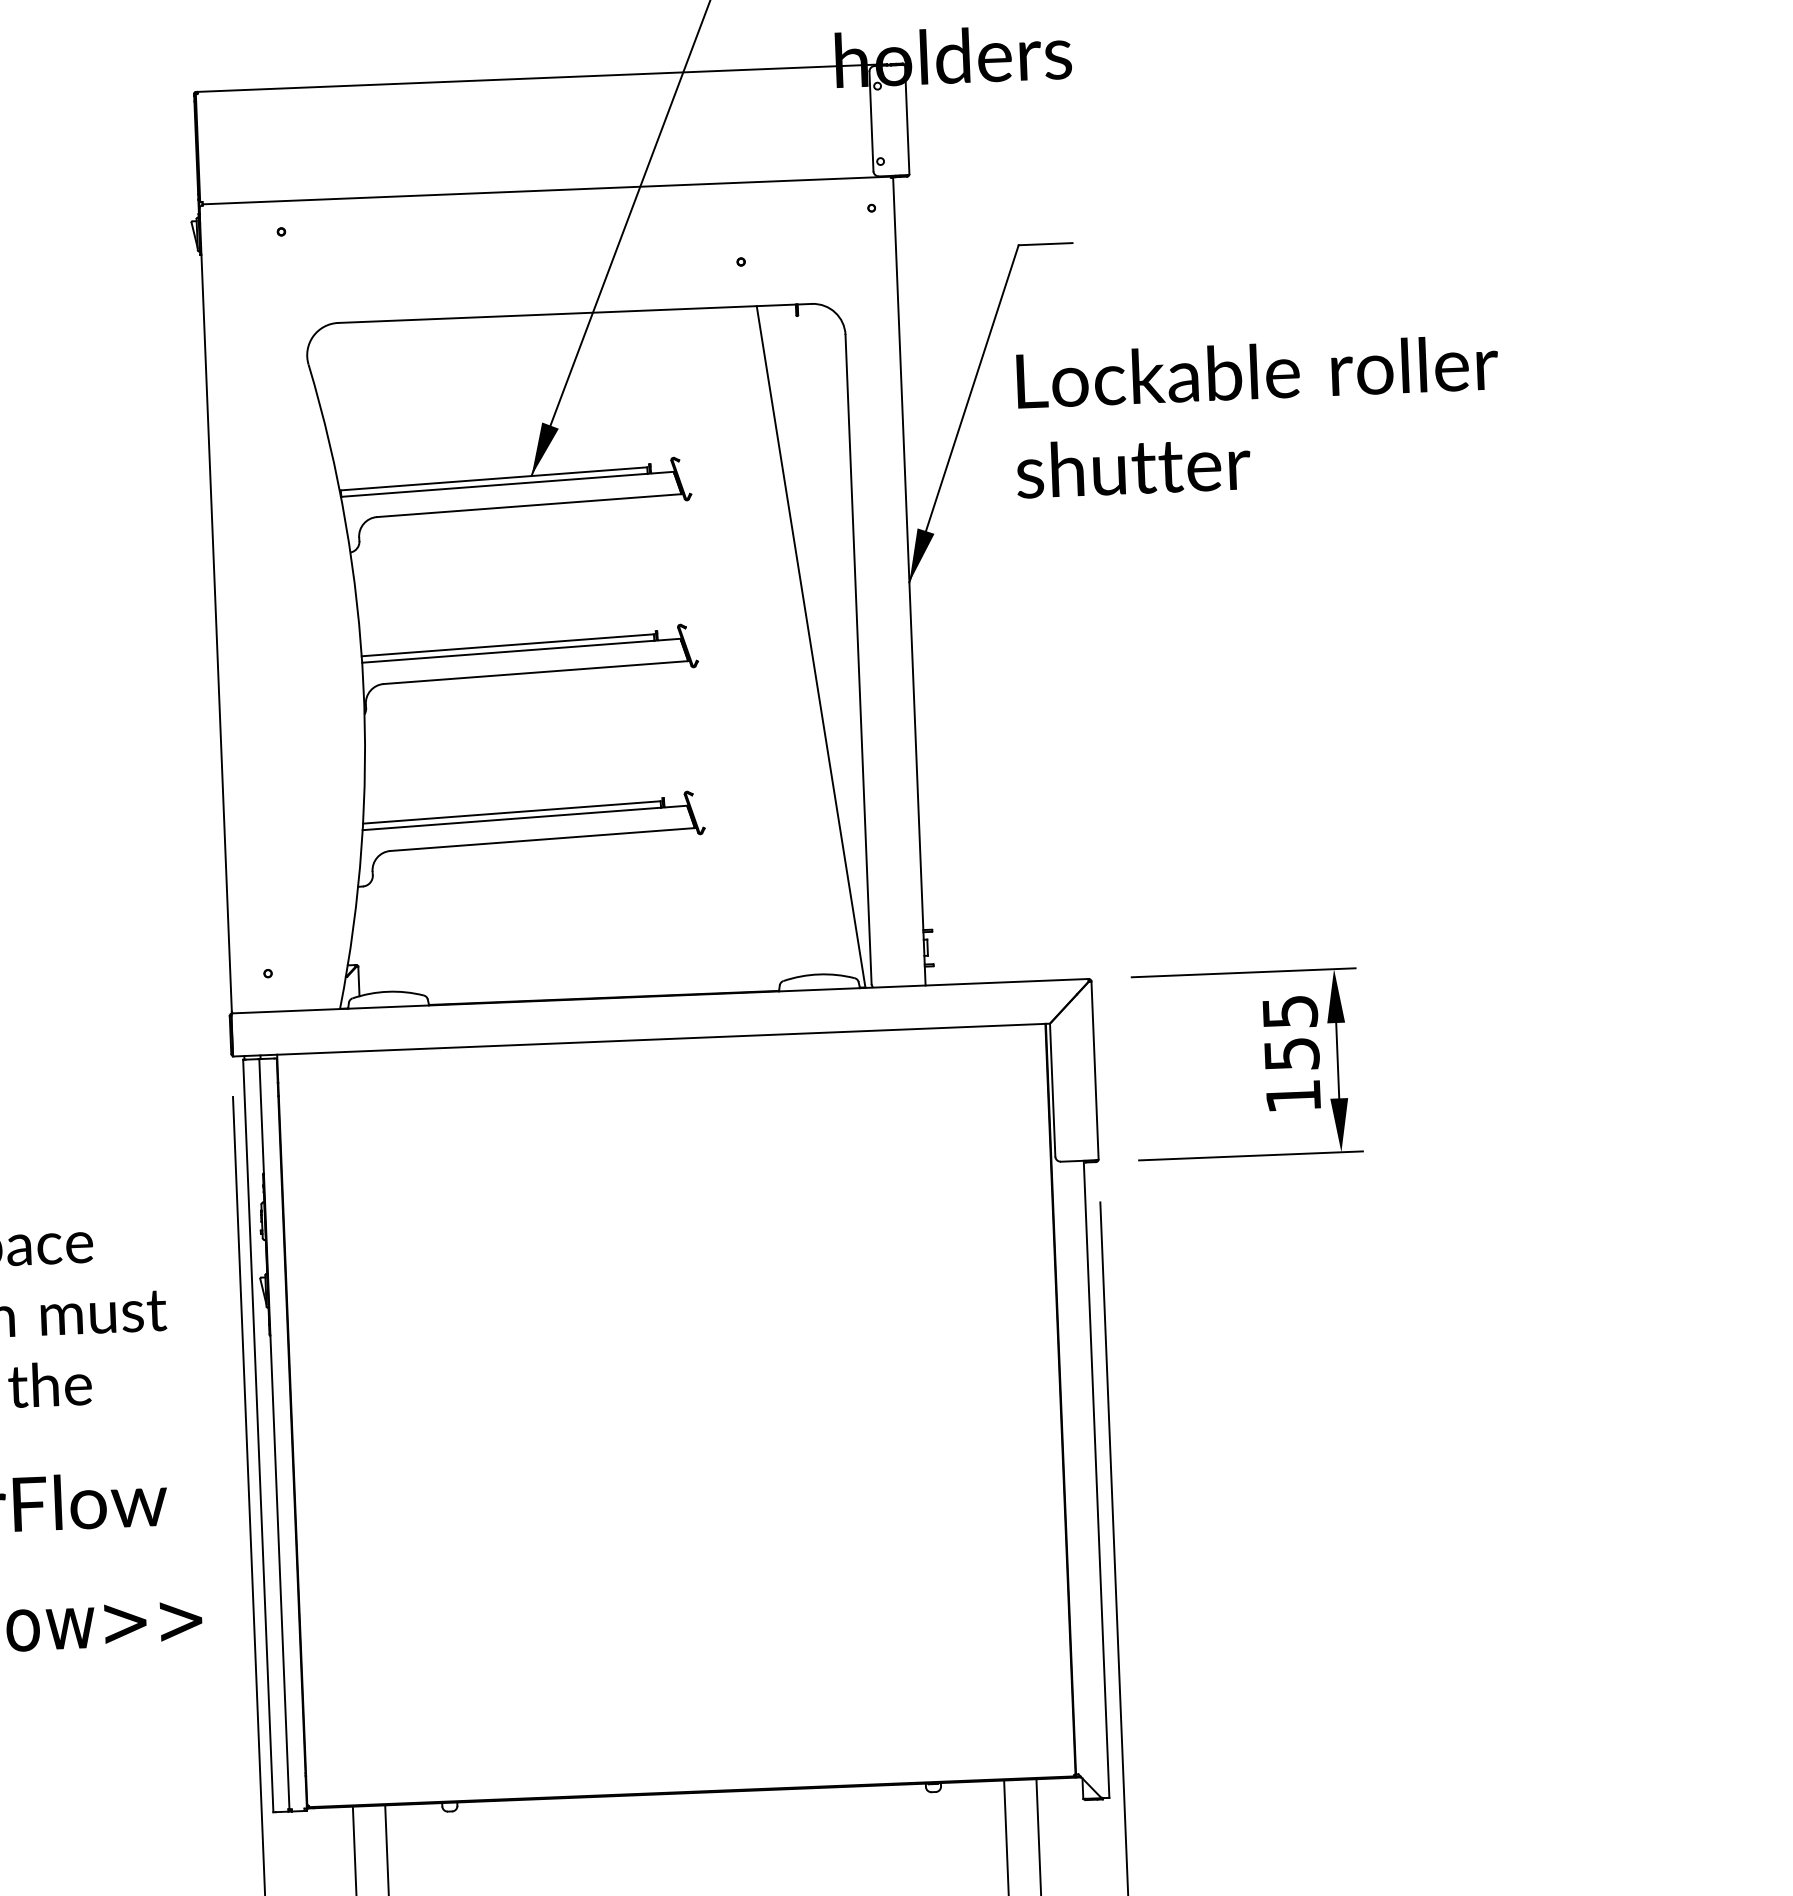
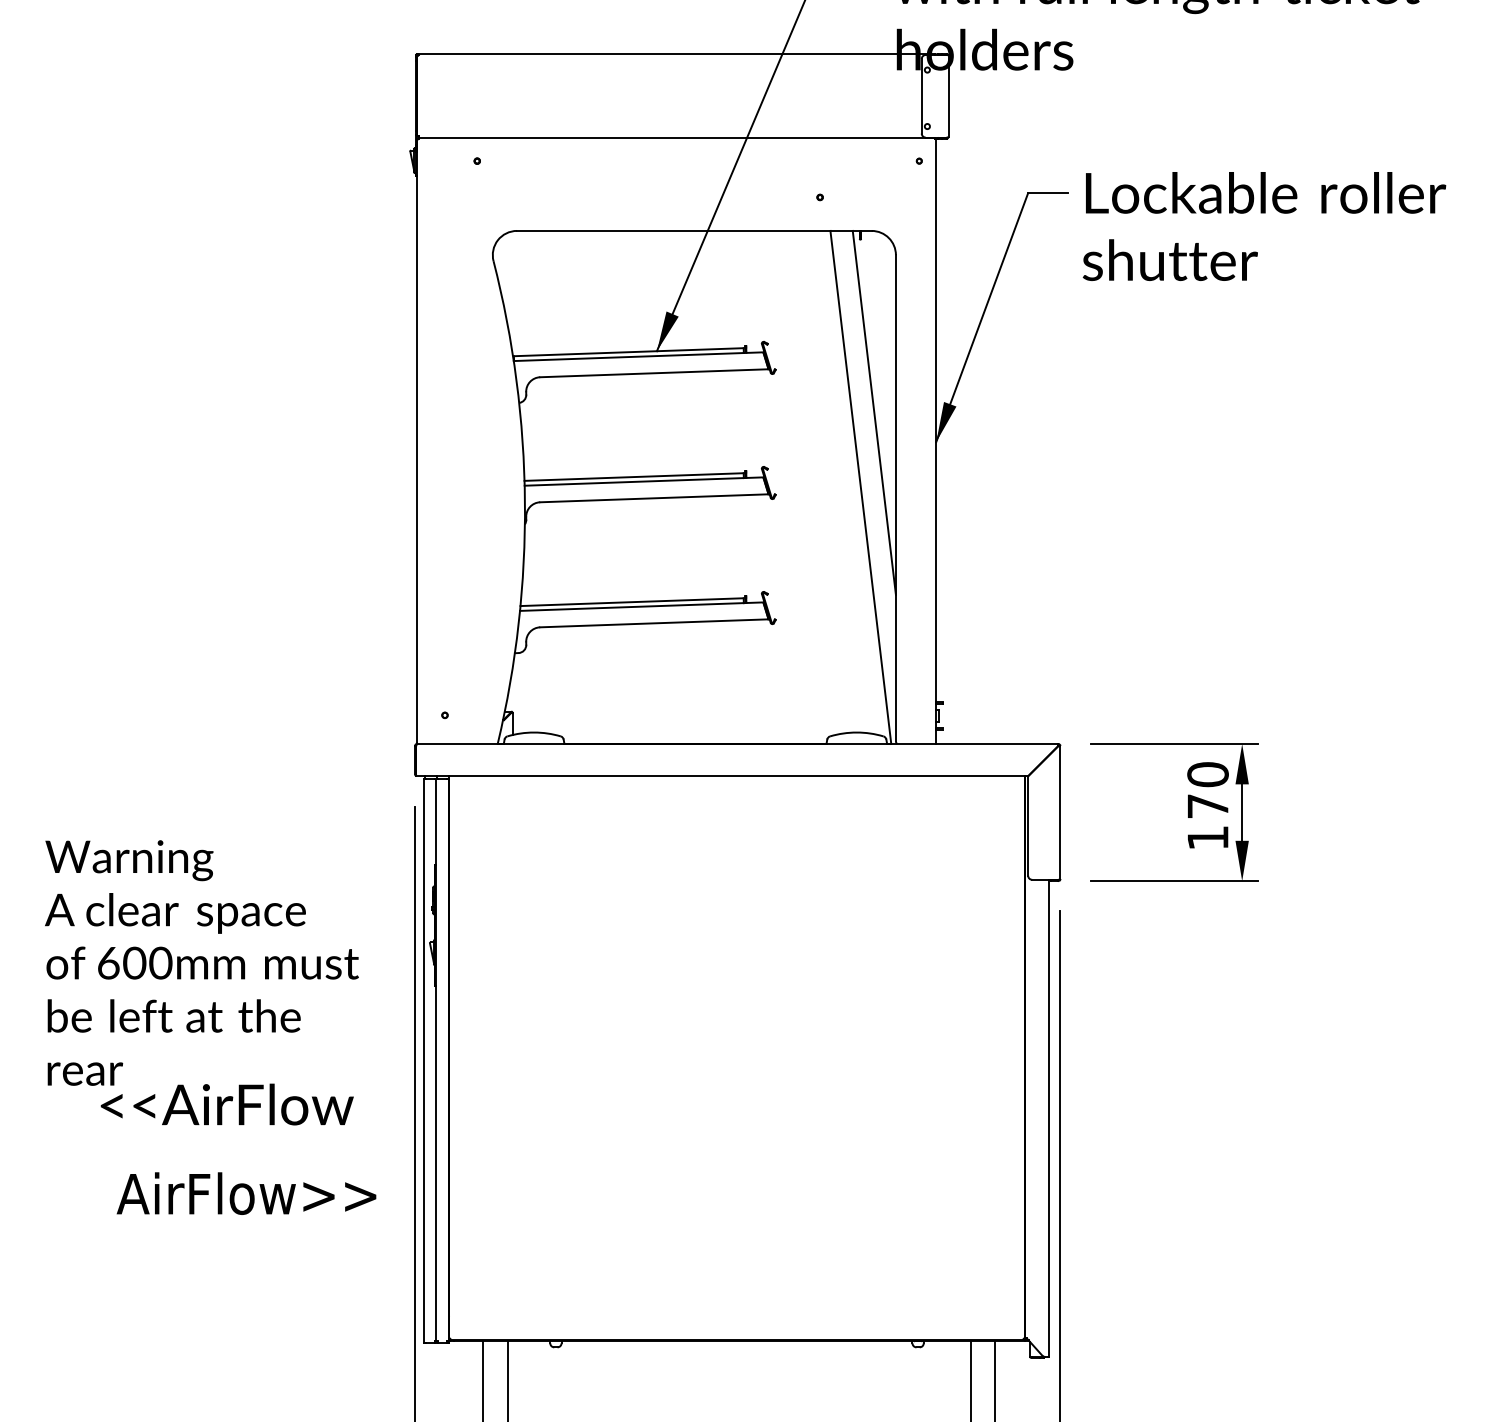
text: (1257, 416) -> (1264, 226), moved
line: (823, 546) -> (873, 412), added
text: (1290, 1033) -> (1207, 790), 155 -> 170

